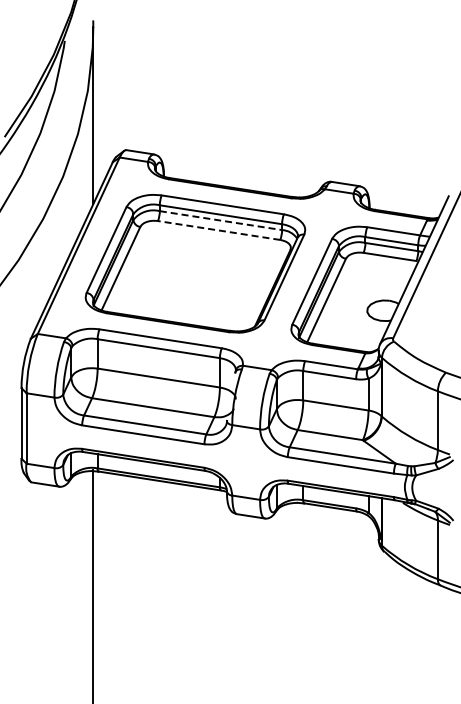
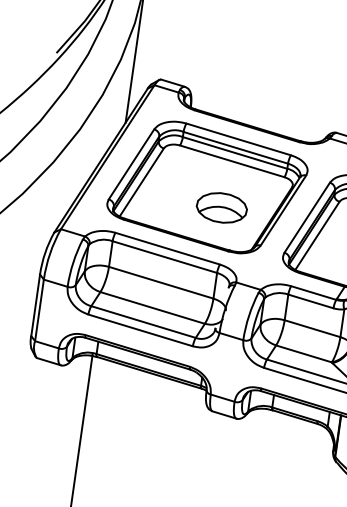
line: (220, 220) -> (234, 152), dashed -> solid
line: (219, 230) -> (232, 161), dashed -> solid
part: (214, 284) -> (221, 207), added

